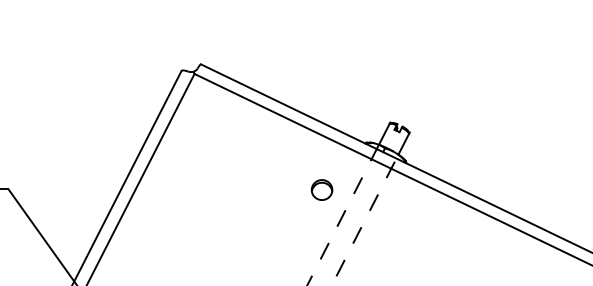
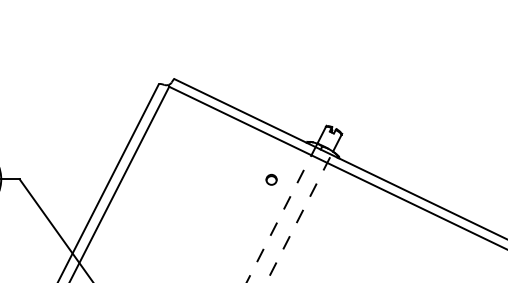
part: (321, 189) -> (271, 179), size x0.62

